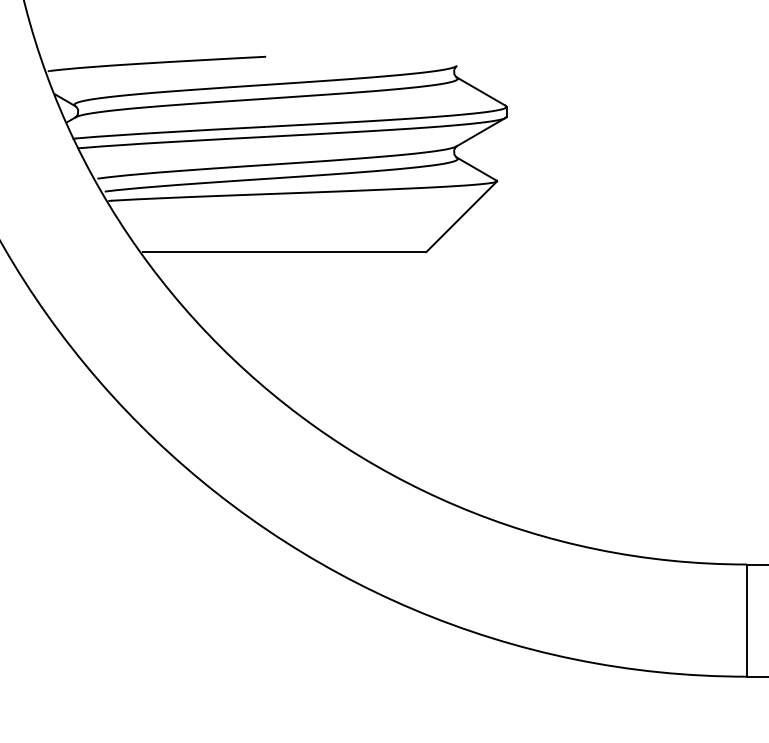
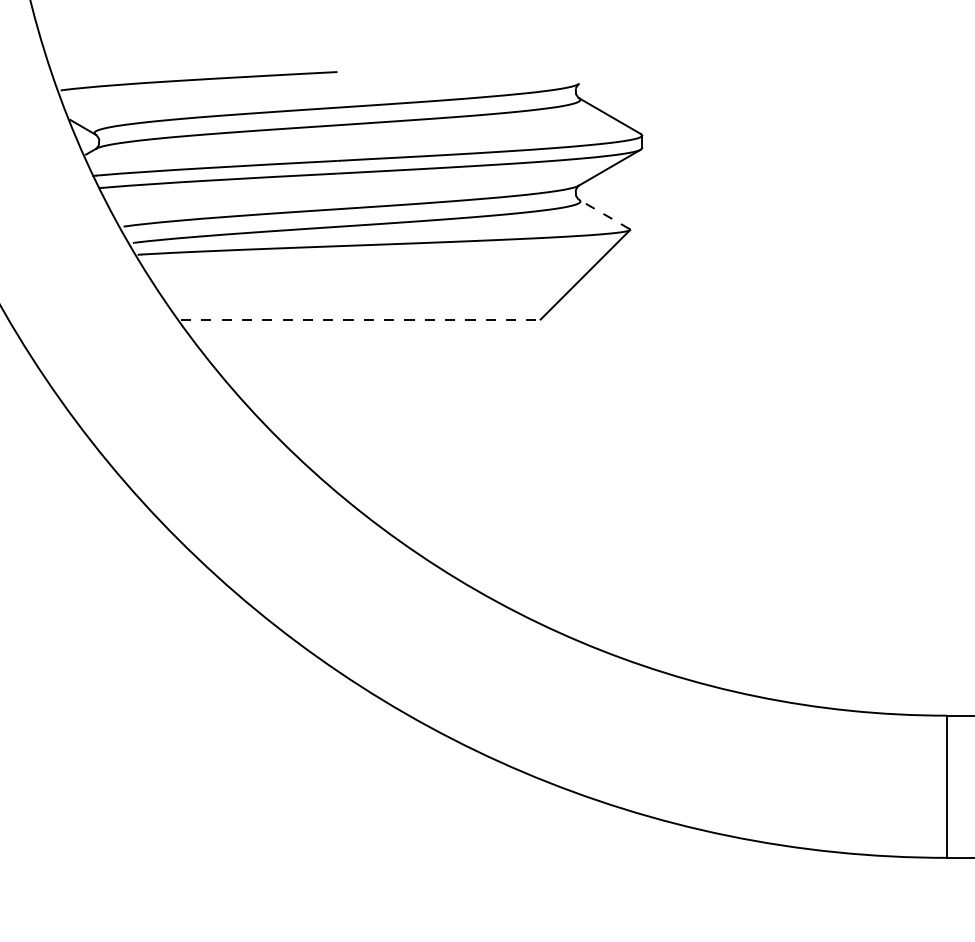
line: (476, 169) -> (603, 214), solid -> dashed
line: (284, 251) -> (360, 319), solid -> dashed

